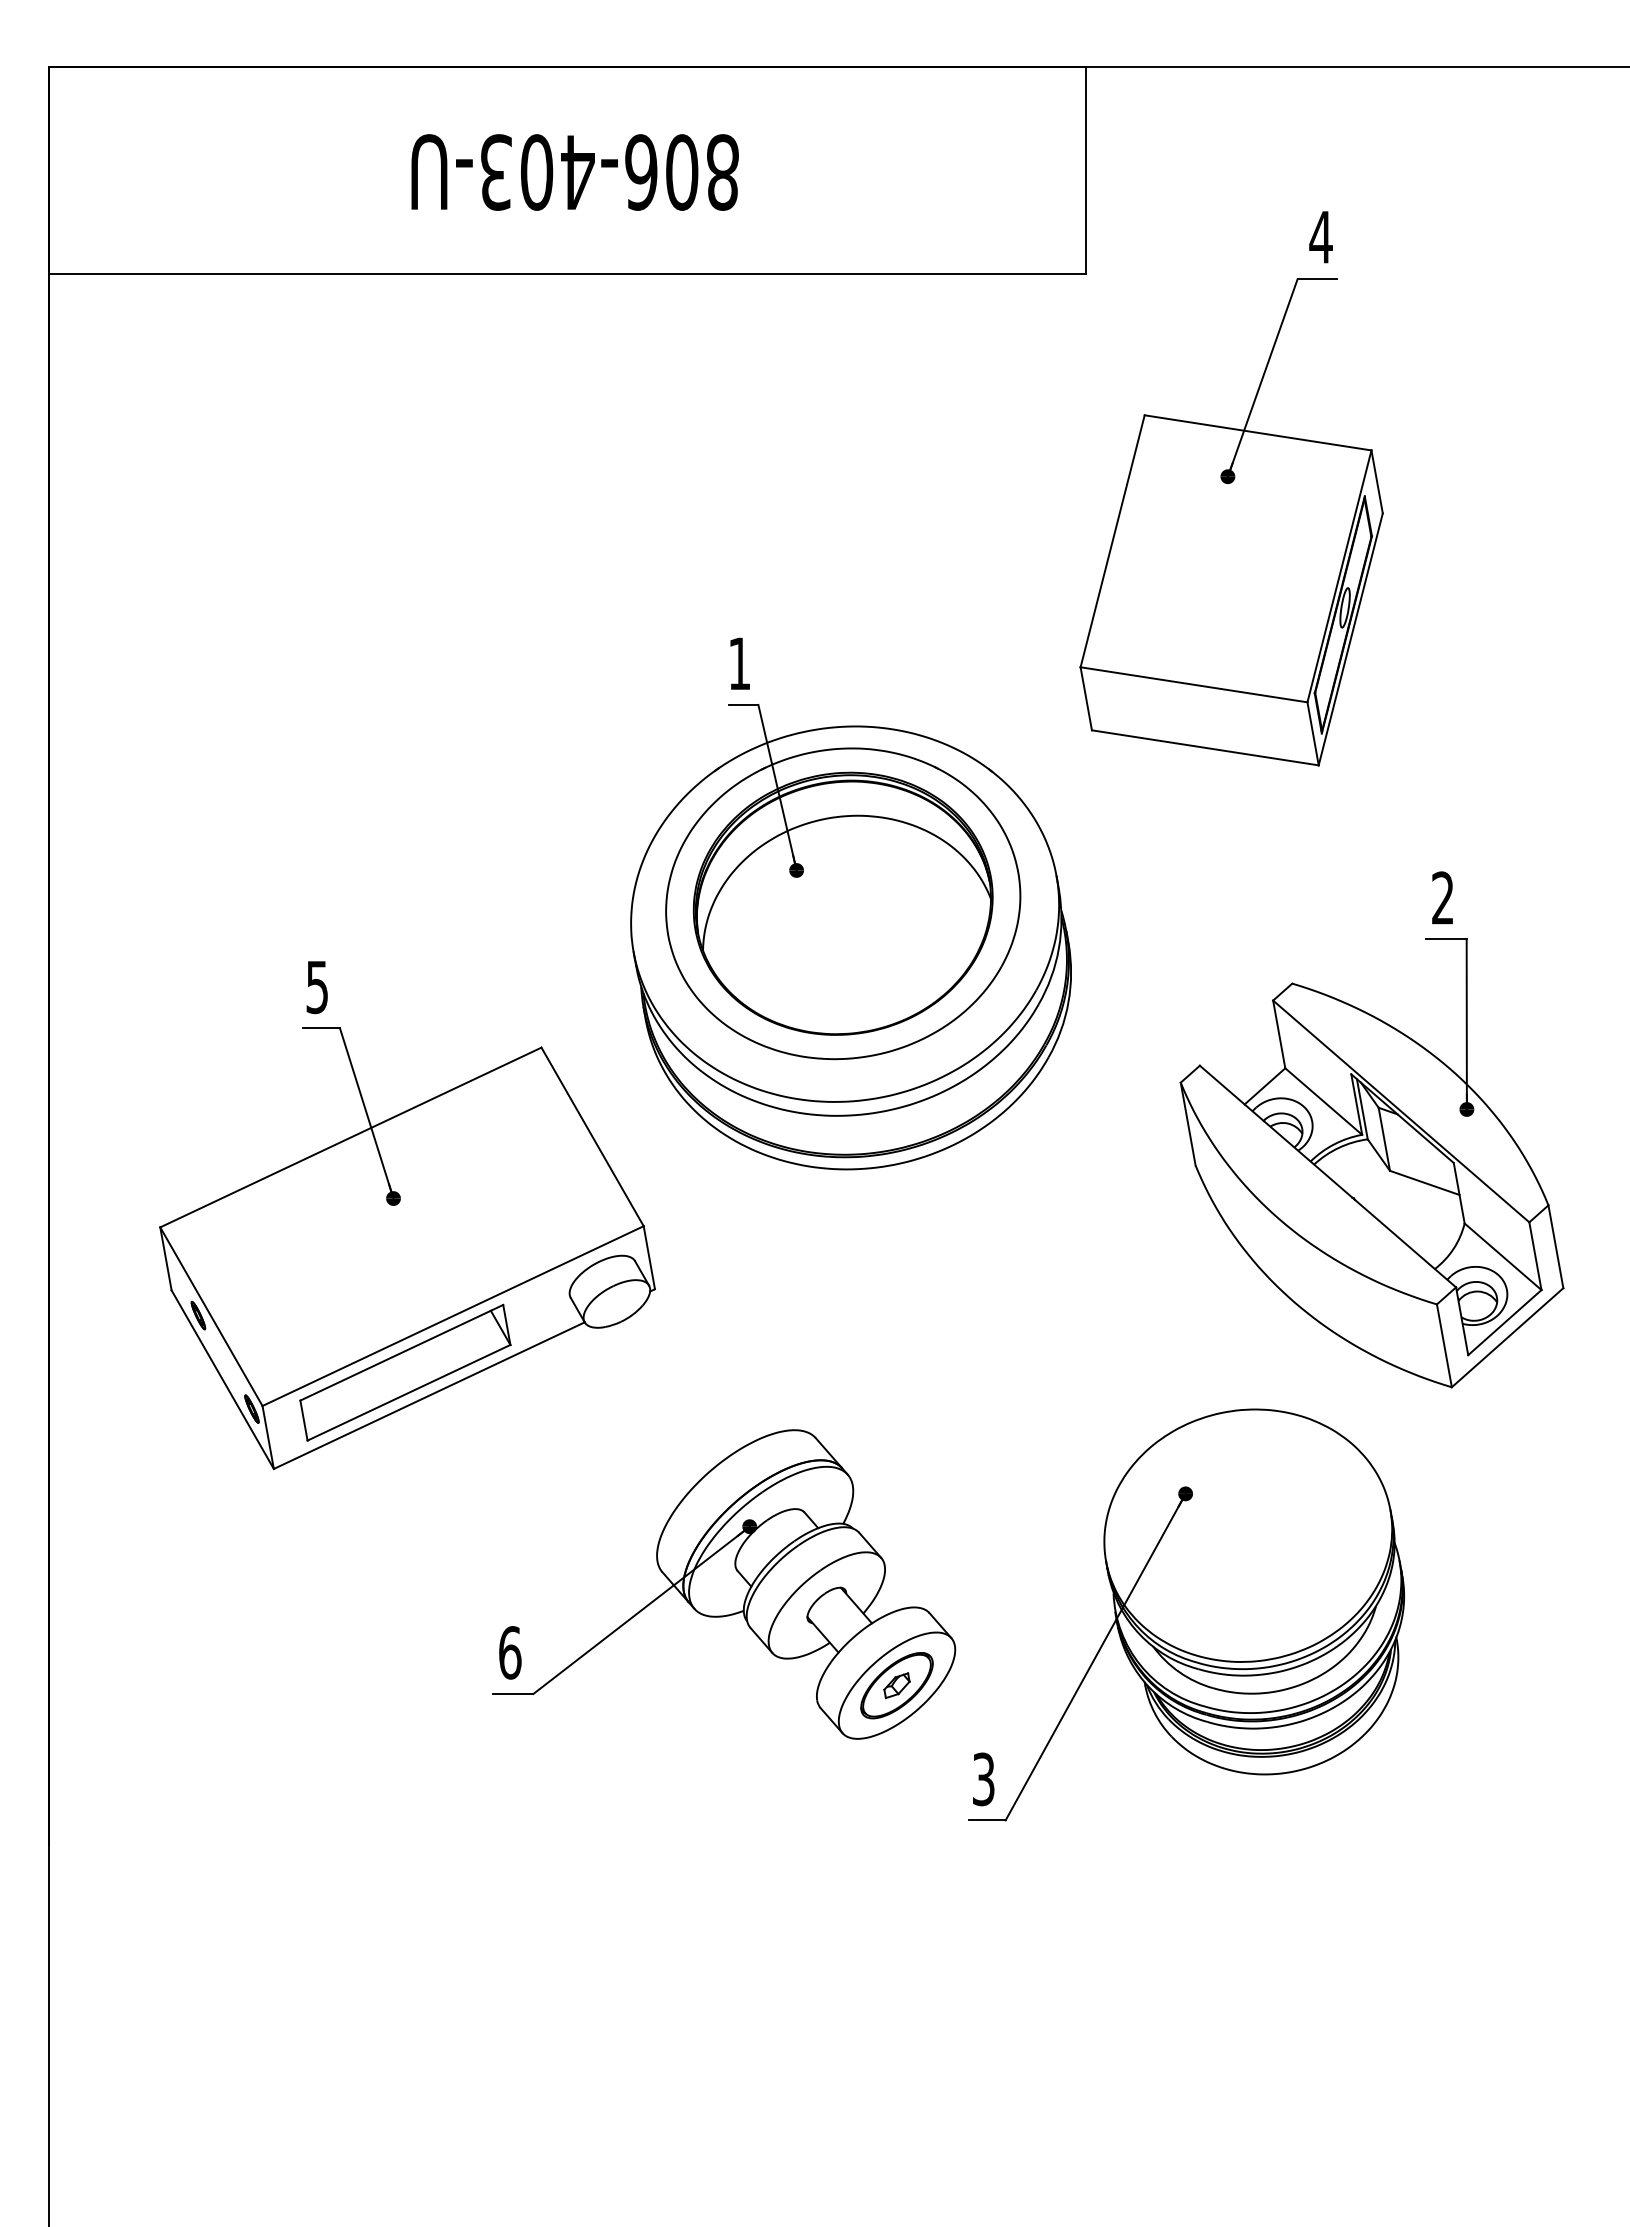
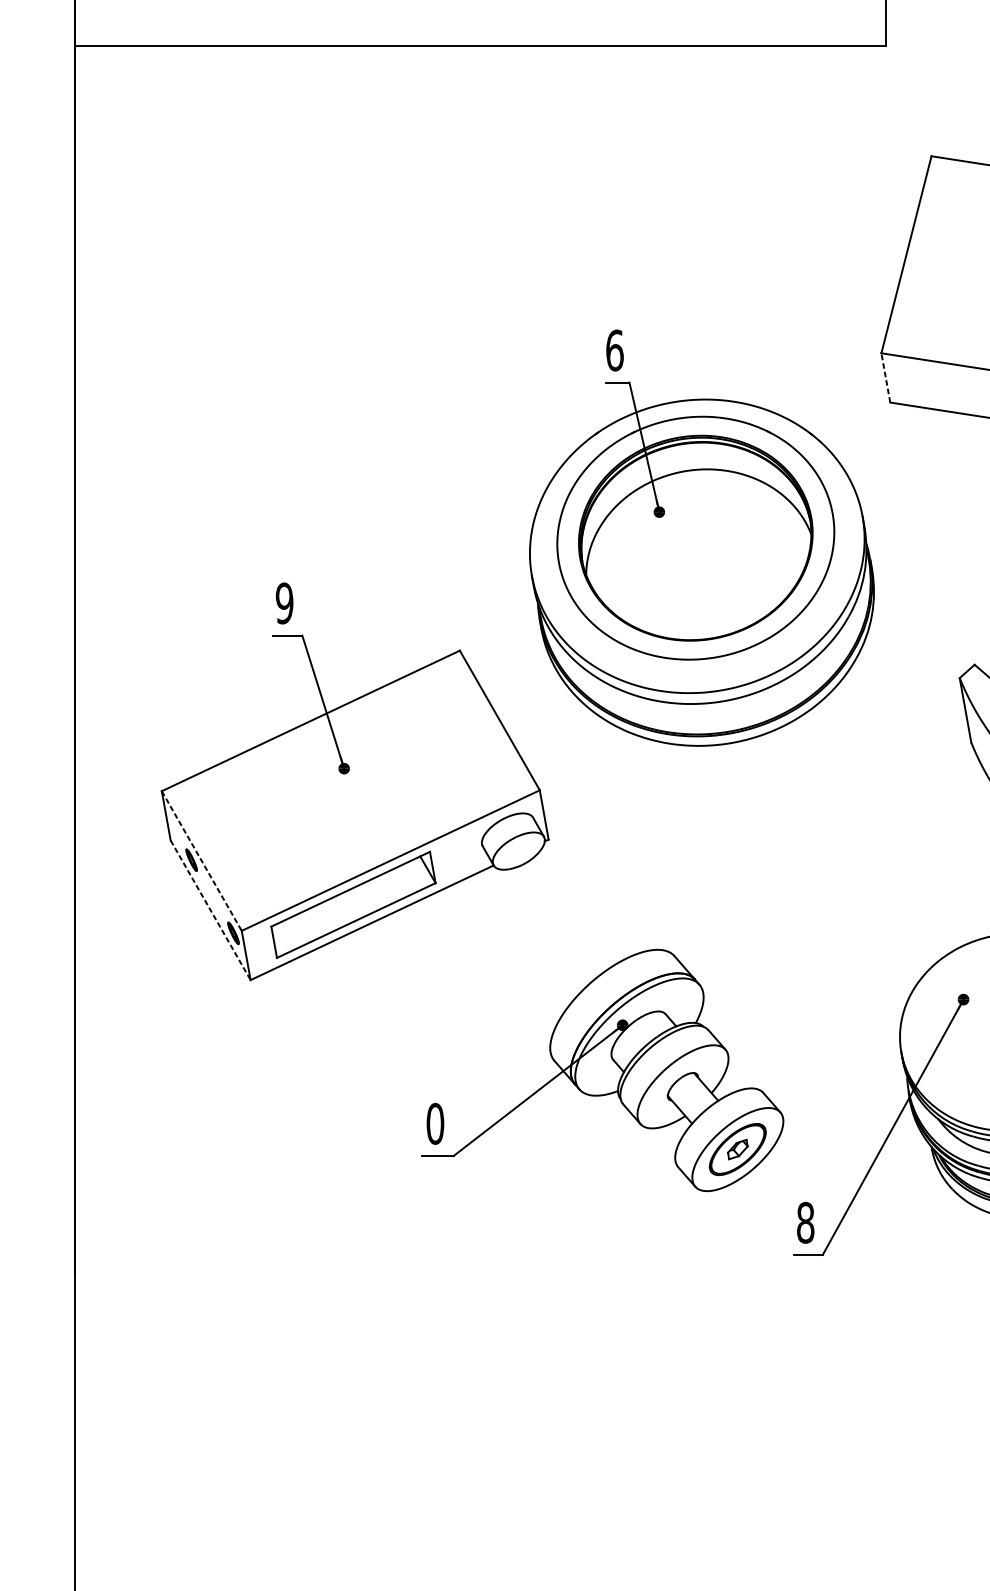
text: (739, 663) -> (614, 350), 1 -> 6
line: (1086, 698) -> (886, 377), solid -> dashed
text: (317, 986) -> (284, 602), 5 -> 9
line: (211, 1316) -> (201, 860), solid -> dashed
line: (222, 1379) -> (210, 910), solid -> dashed
text: (510, 1652) -> (435, 1123), 6 -> 0
text: (983, 1779) -> (805, 1222), 3 -> 8

